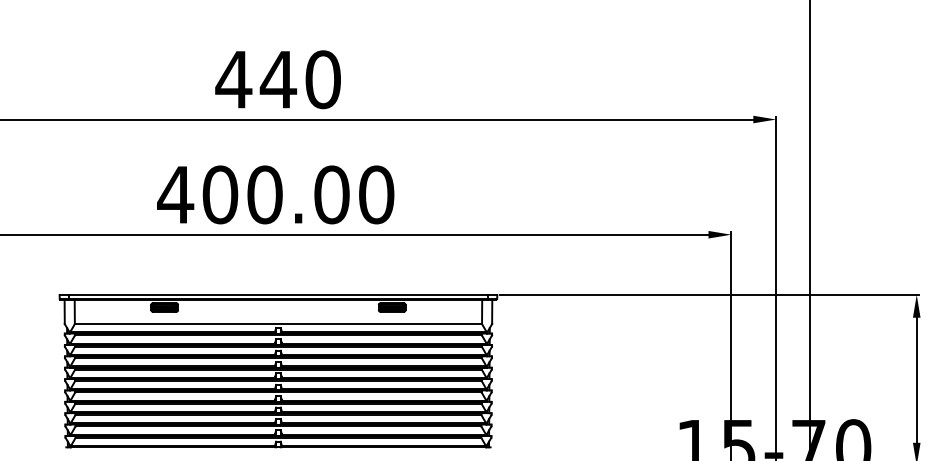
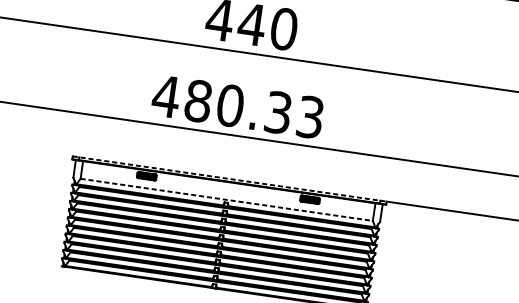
text: (298, 194) -> (254, 108), 400.00 -> 480.33
line: (278, 294) -> (229, 178), solid -> dashed
line: (278, 324) -> (226, 200), solid -> dashed

